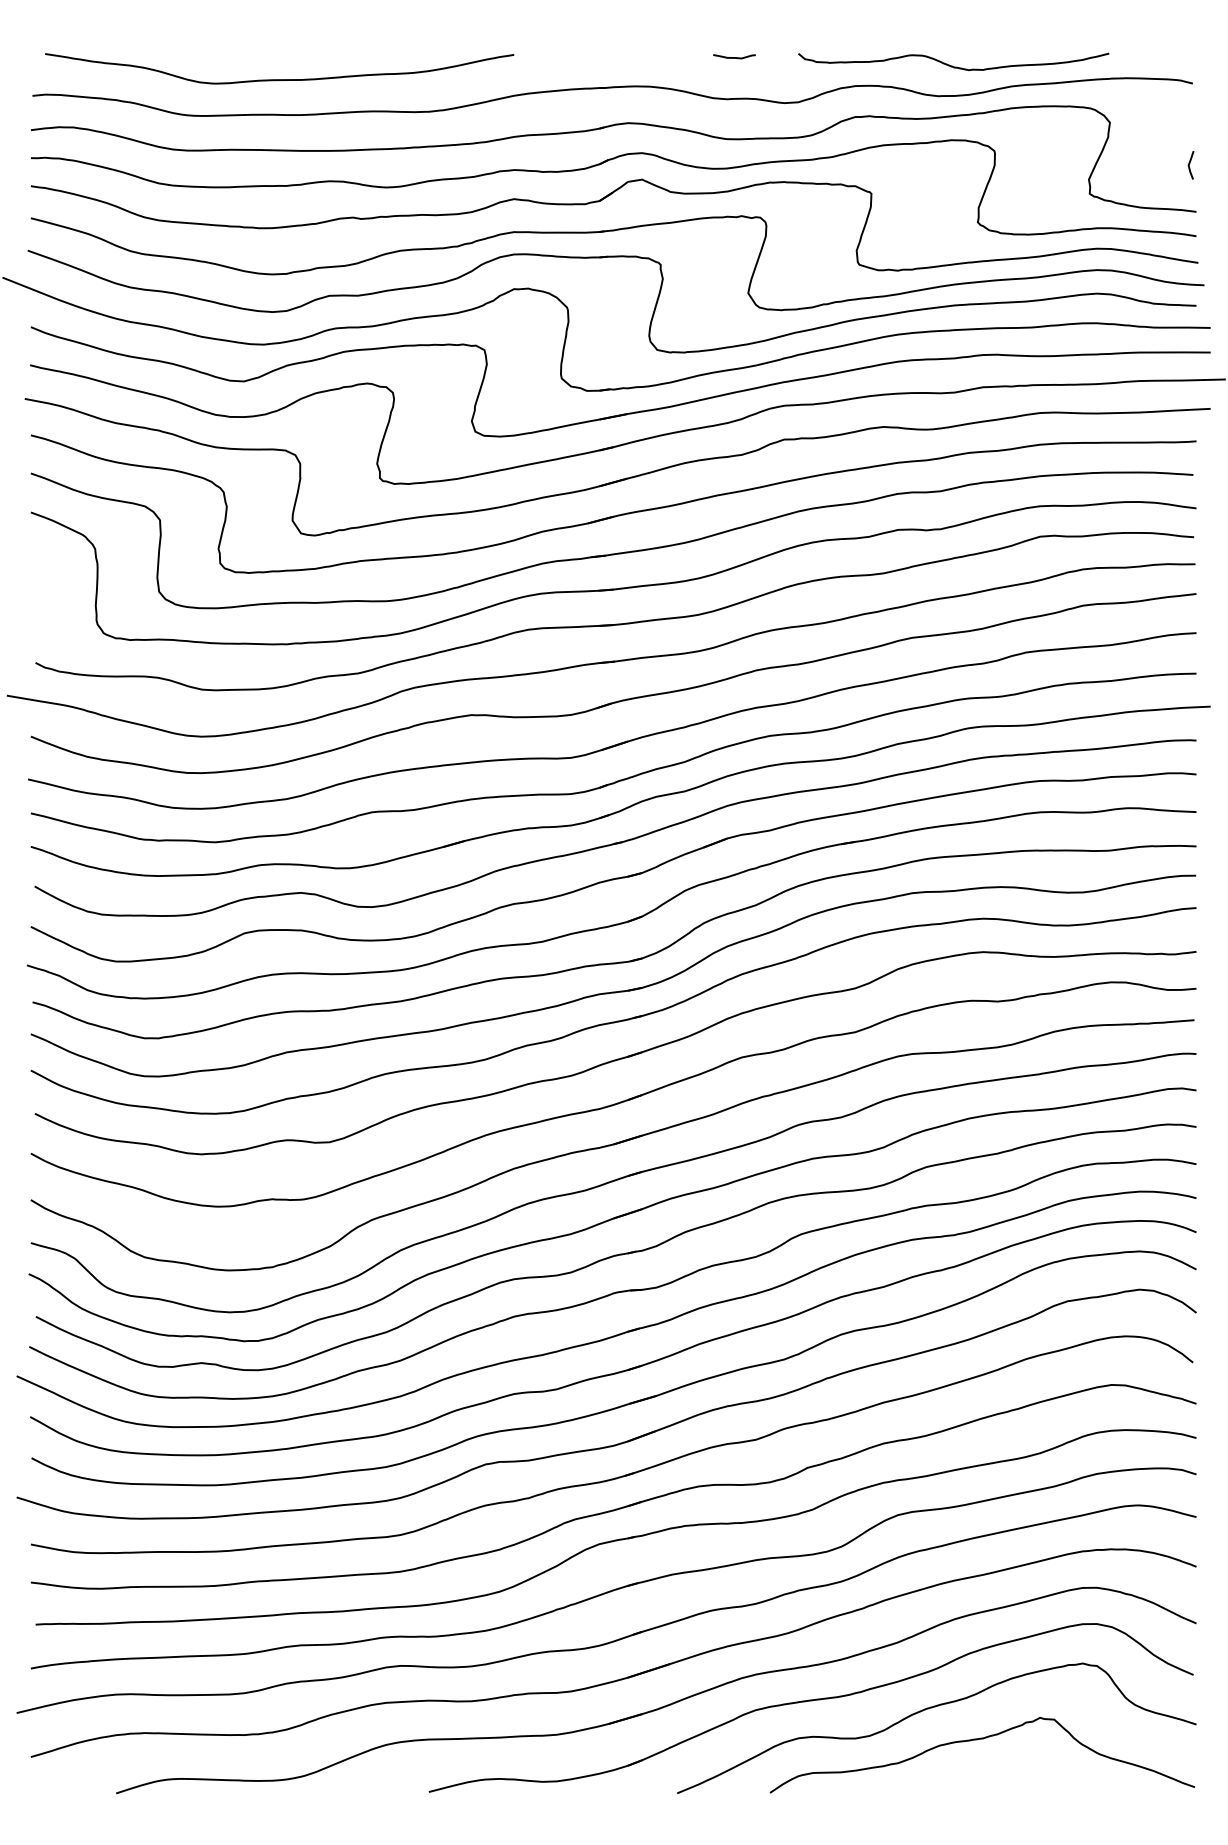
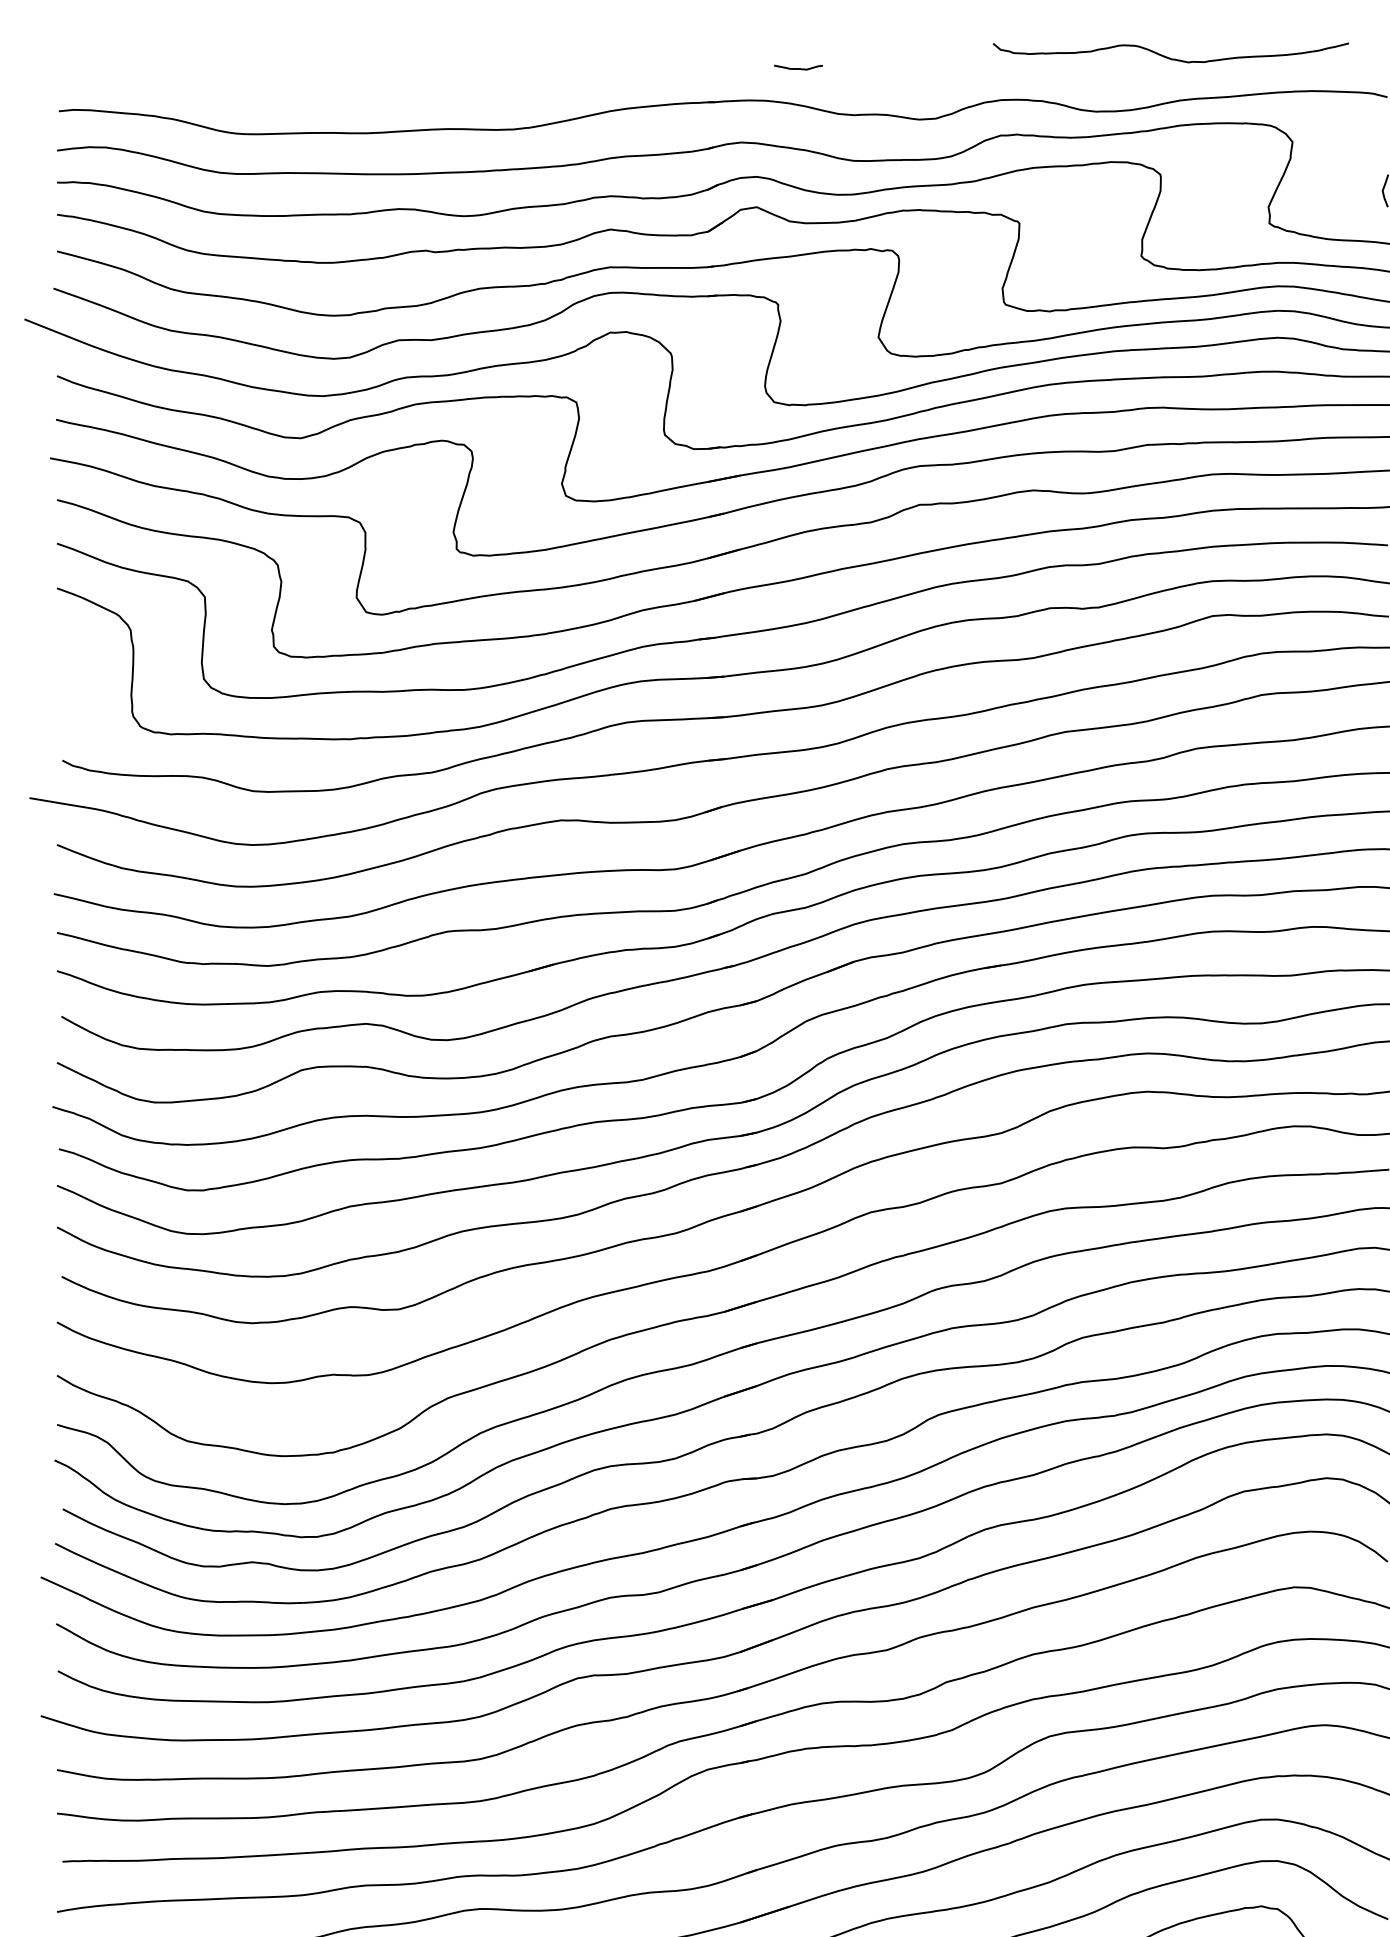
curve: (734, 57) -> (798, 68), moved
curve: (952, 65) -> (1169, 57), moved
curve: (279, 79) -> (341, 92), removed

